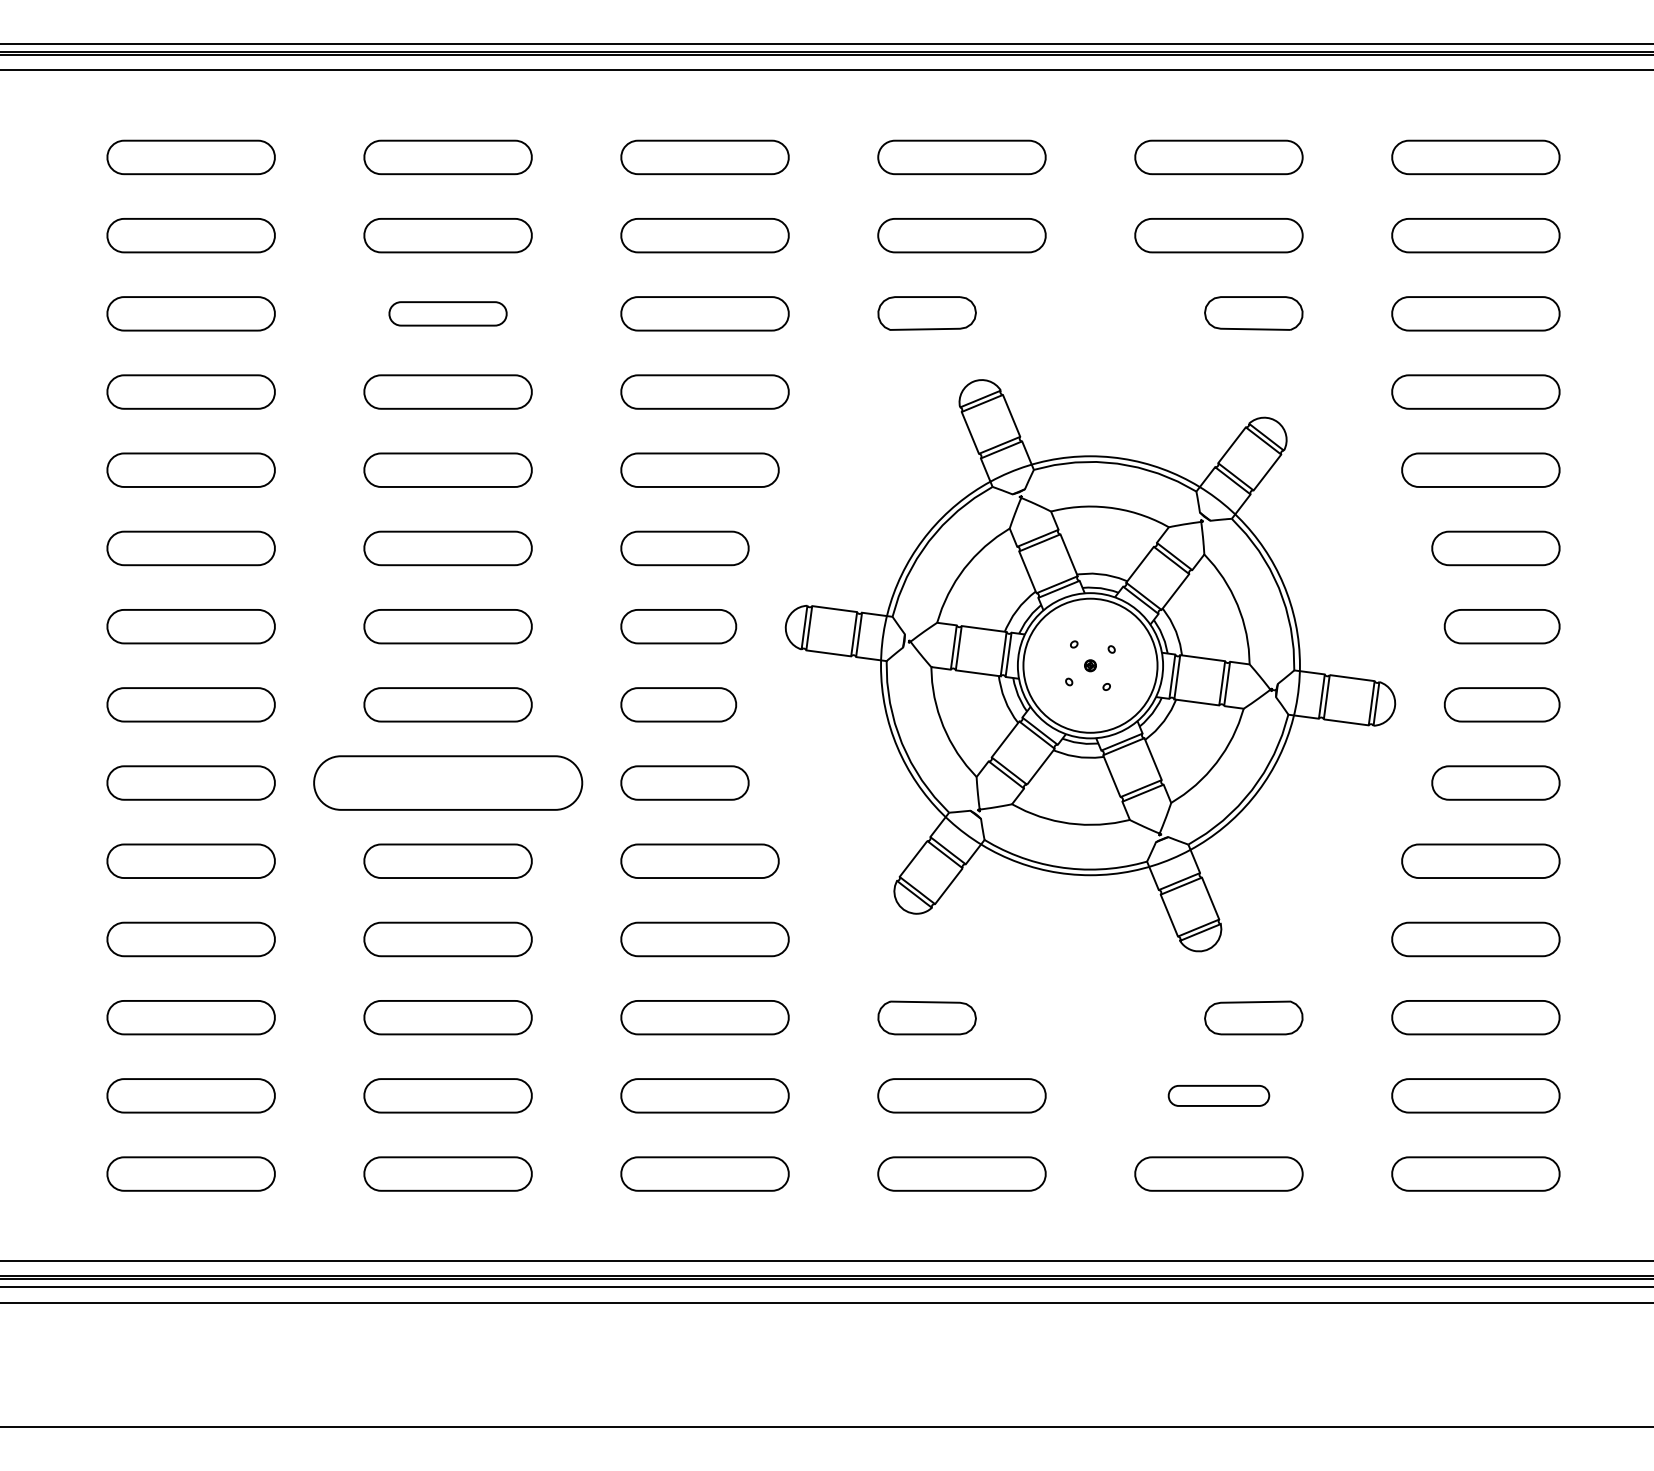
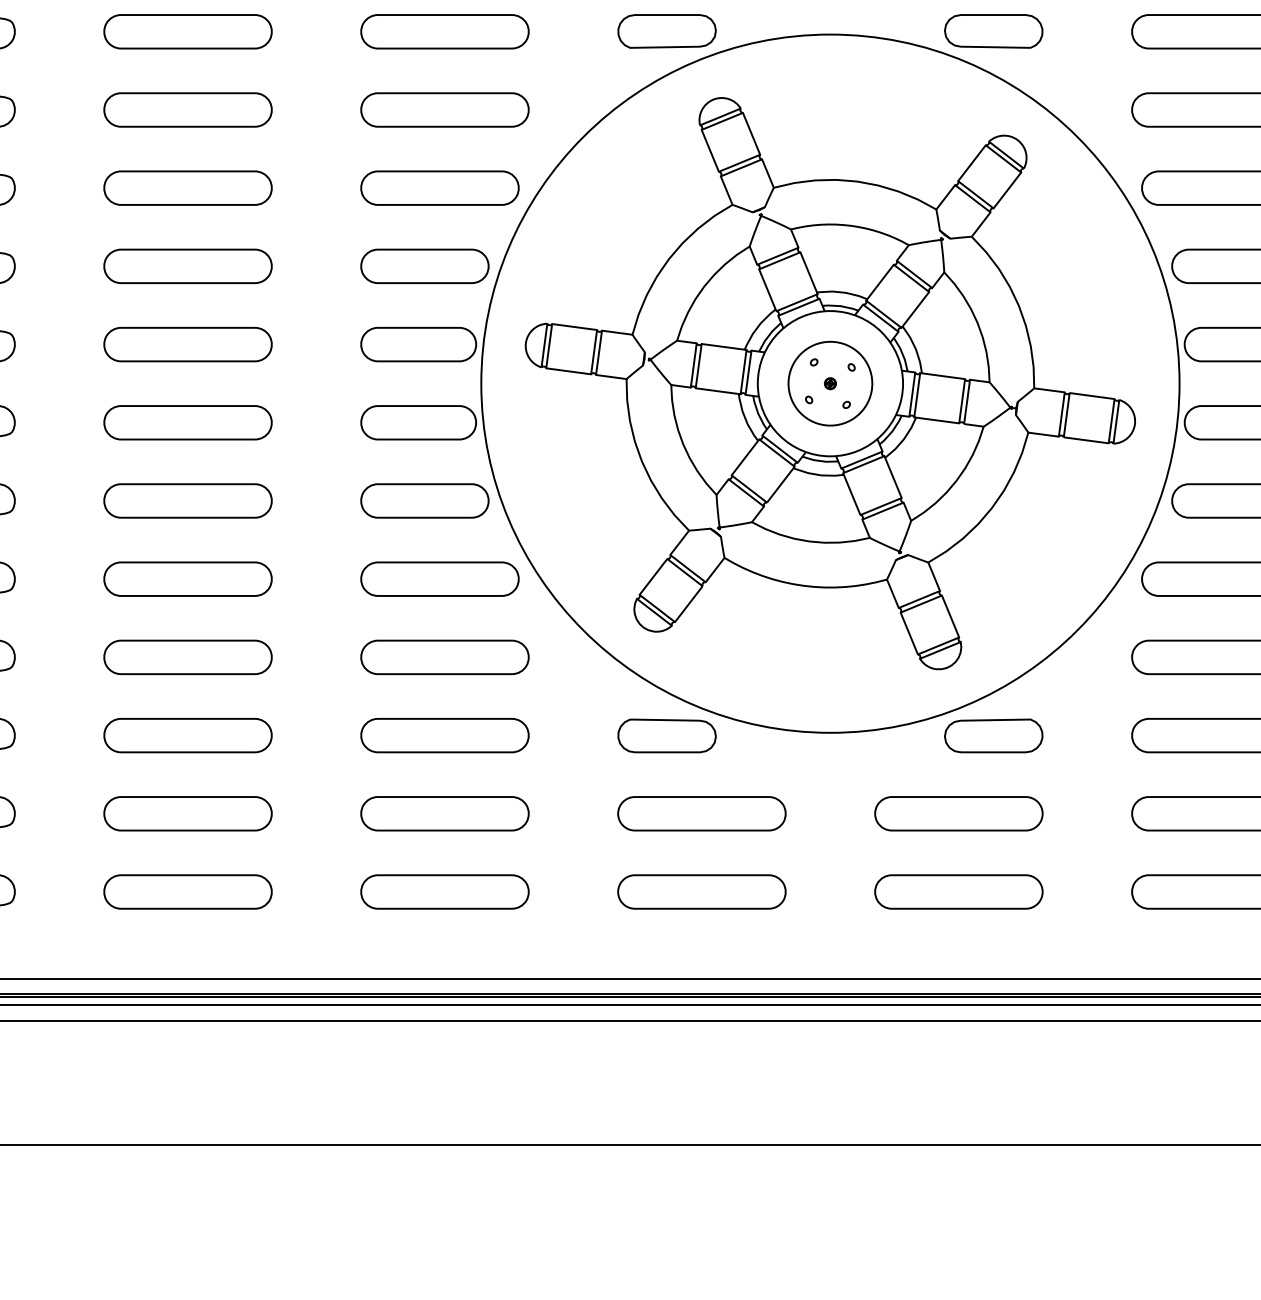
part: (447, 313) -> (187, 31), size x1.43
circle: (1090, 665) -> (830, 383), size x0.62
circle: (1090, 665) -> (830, 383), size x1.67
part: (447, 782) -> (187, 500), size x0.62
part: (1218, 1095) -> (958, 813), size x1.67

